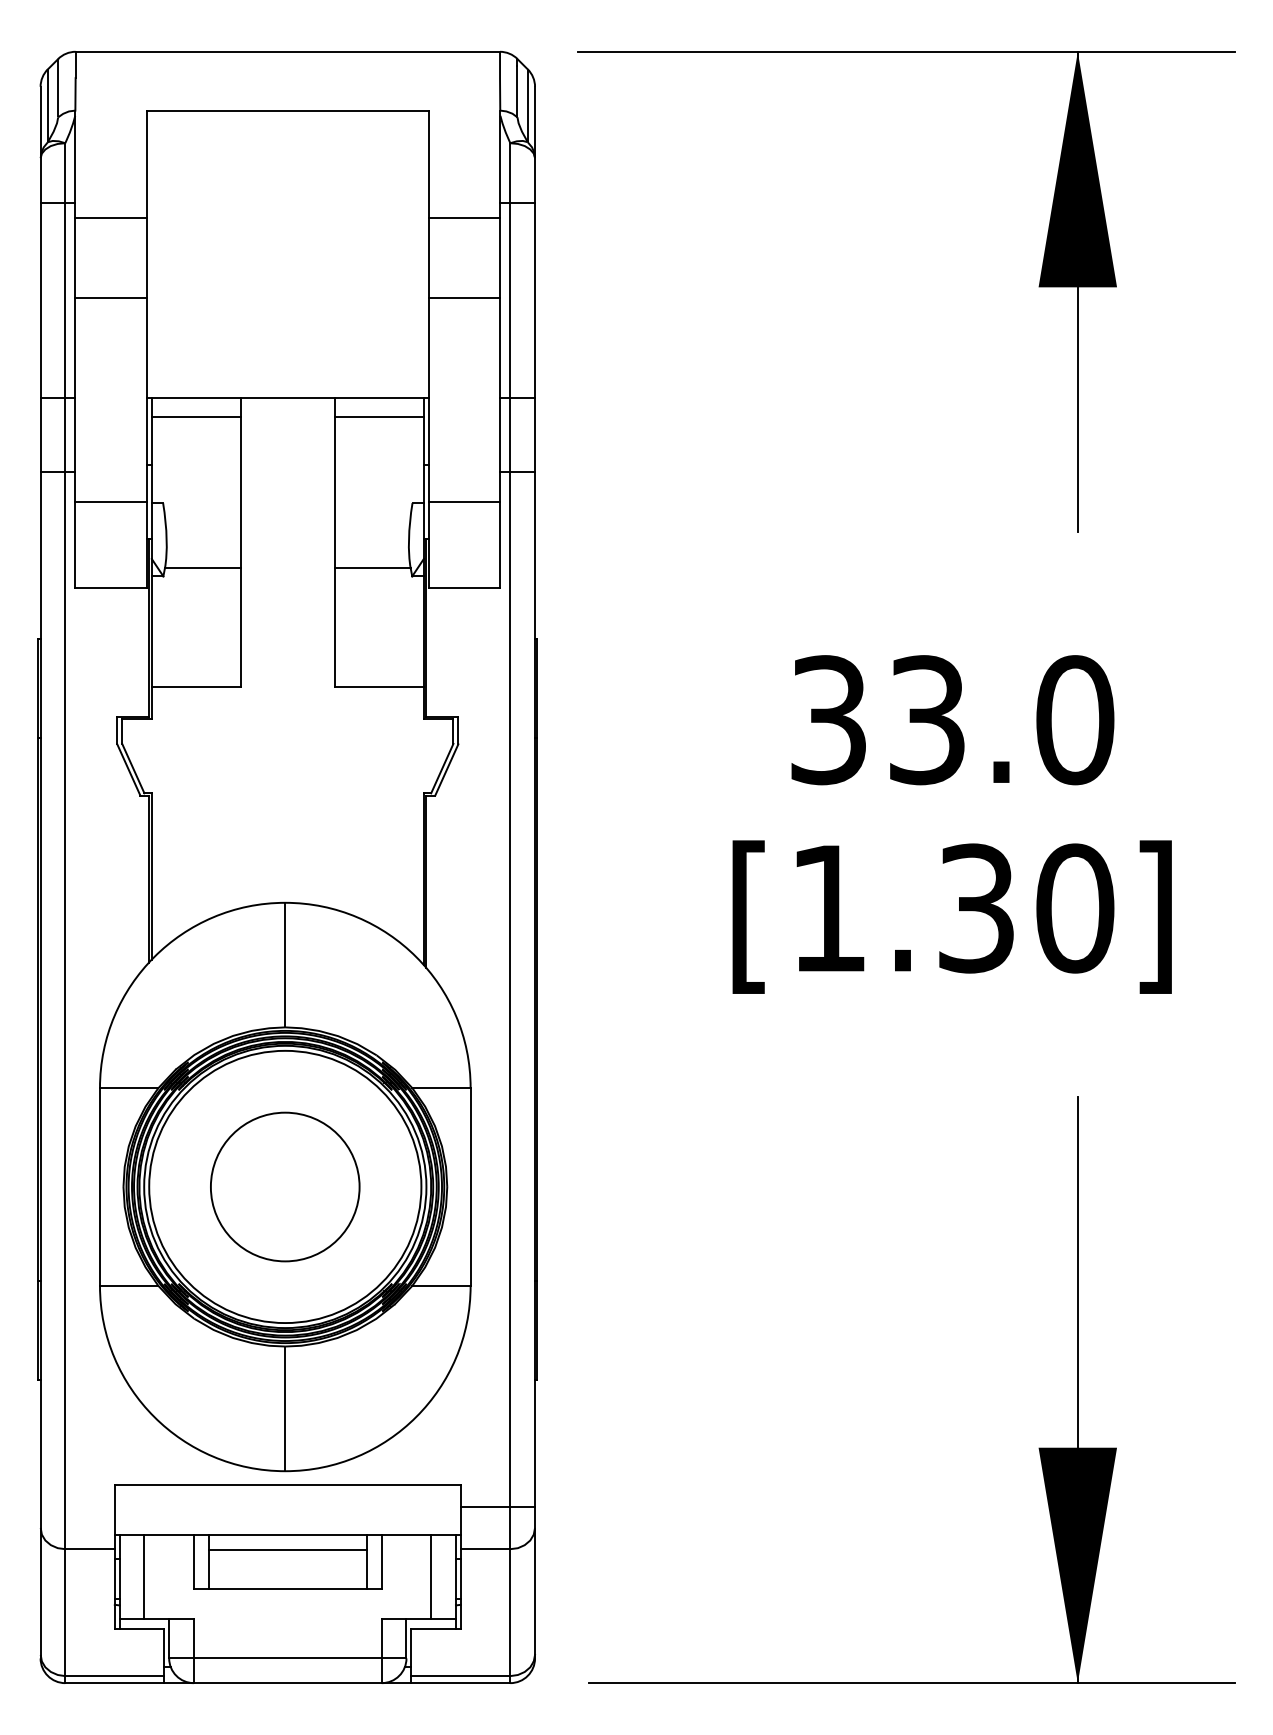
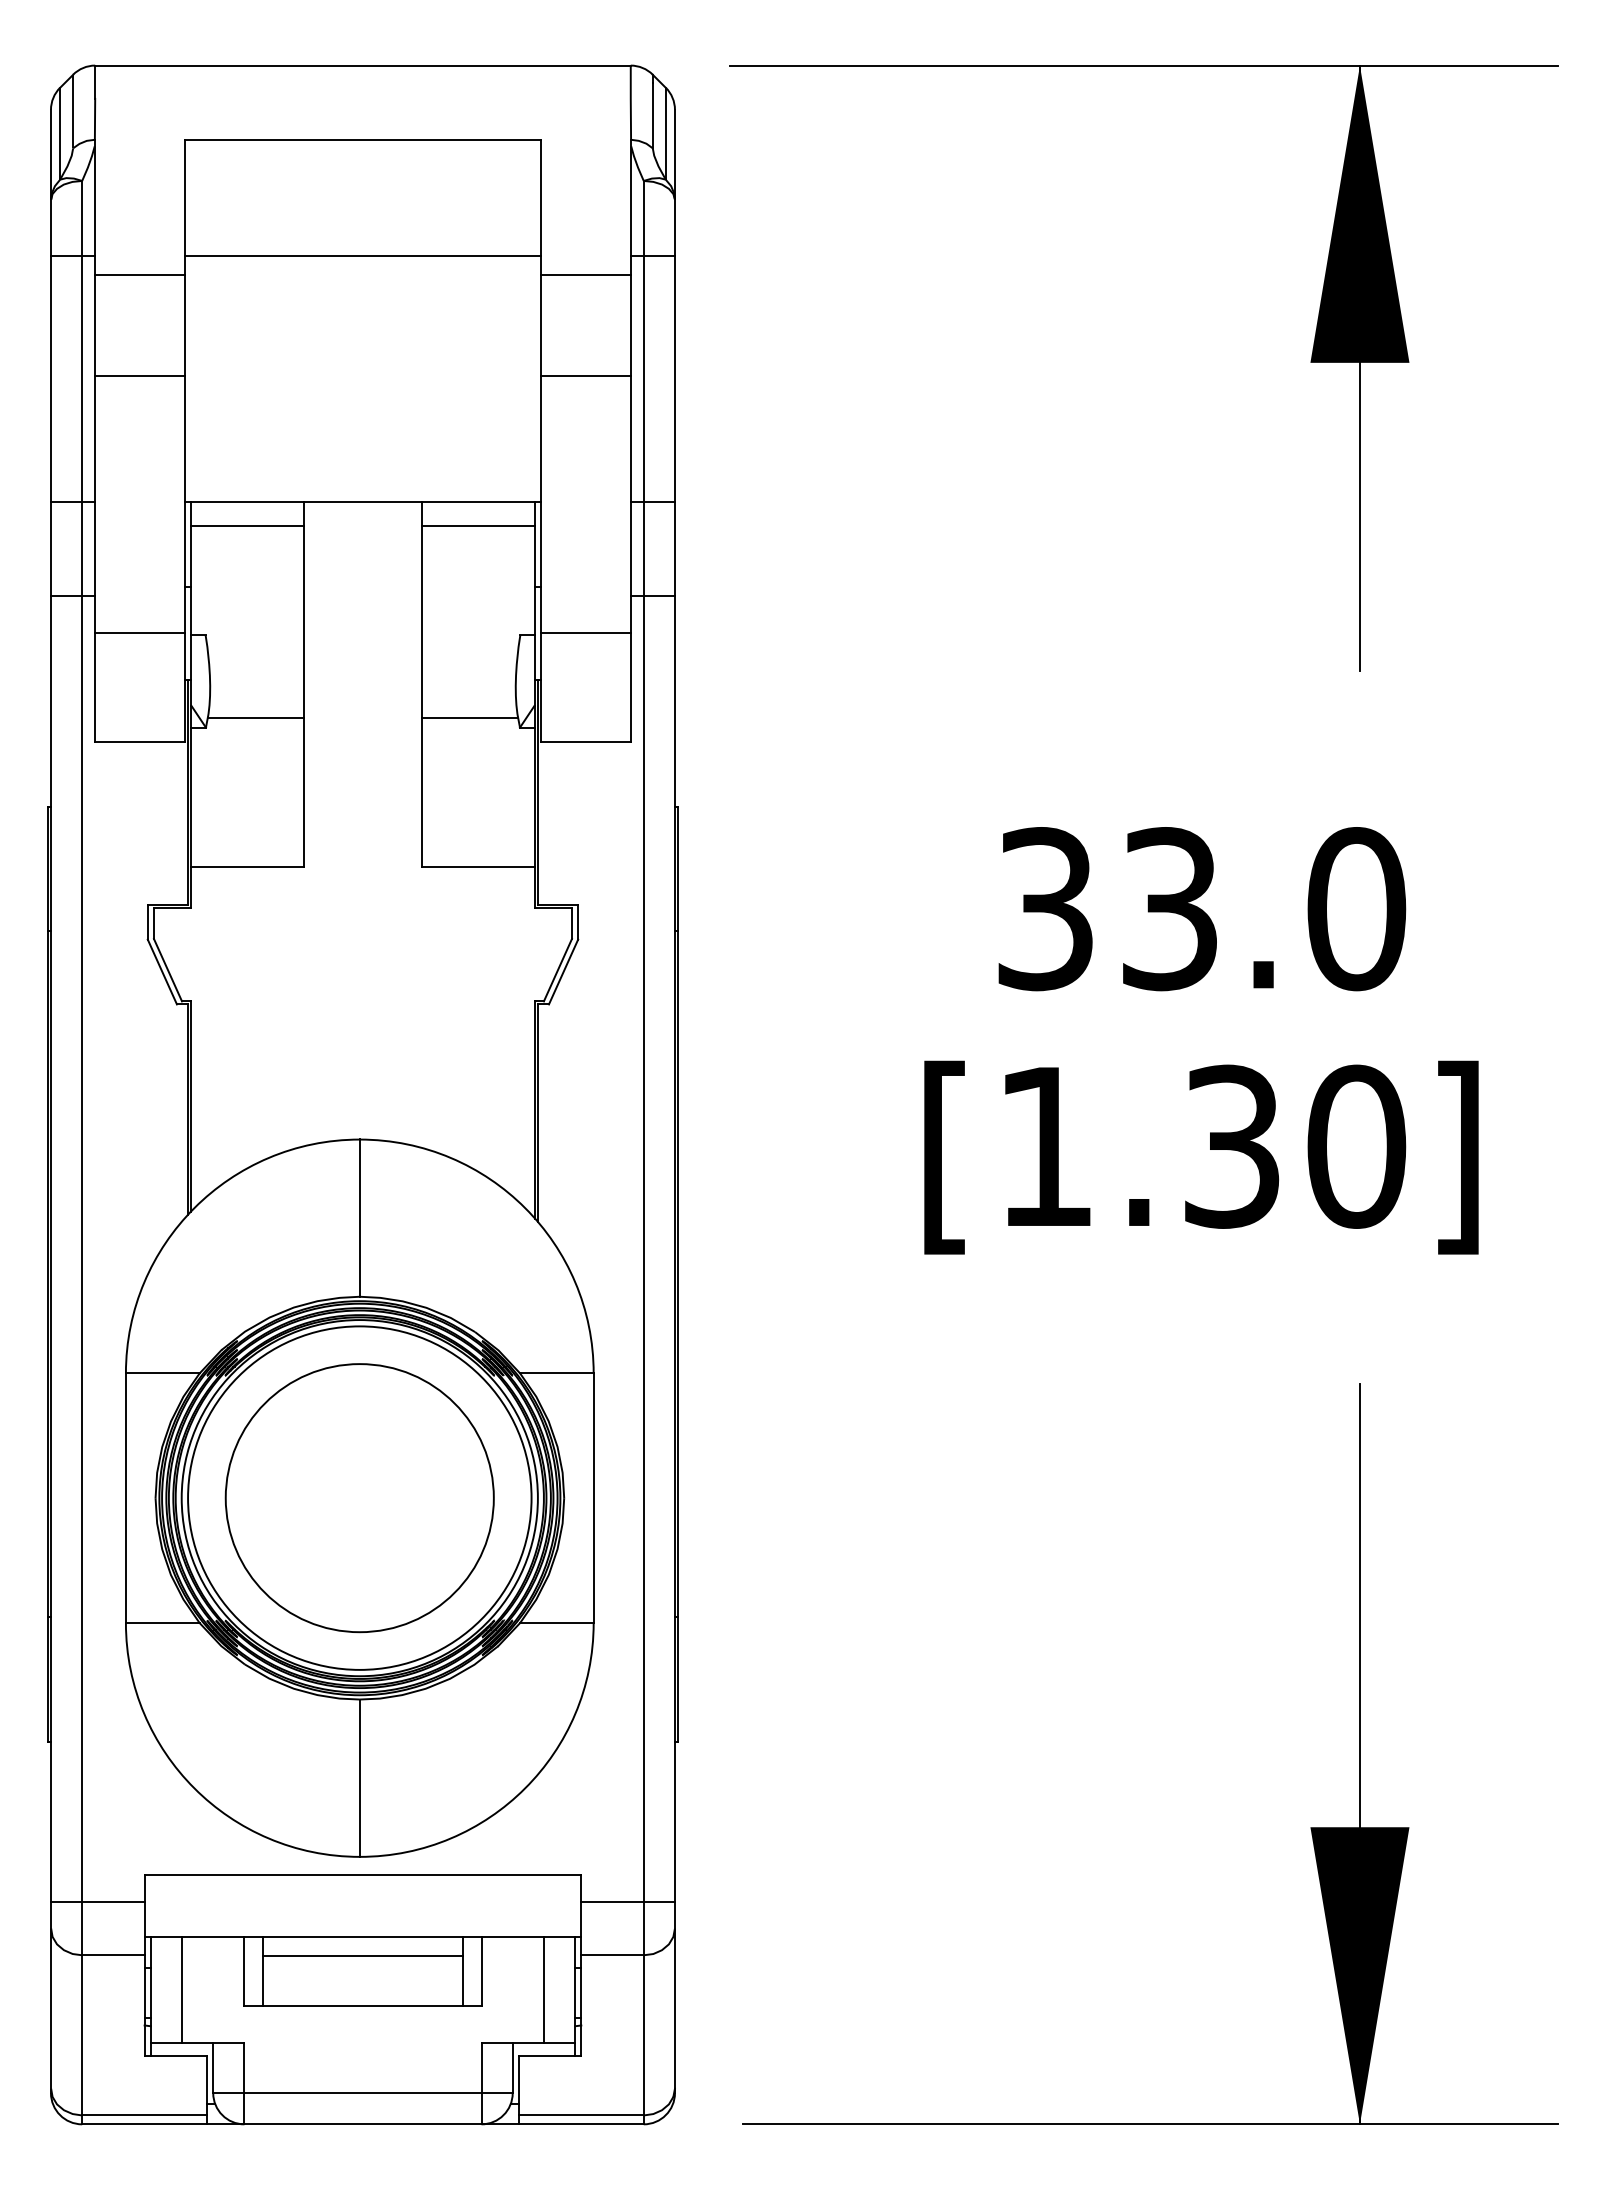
line: (287, 203) -> (362, 256), added
circle: (285, 1187) -> (359, 1498), size x1.43
line: (77, 1506) -> (97, 1901), added

